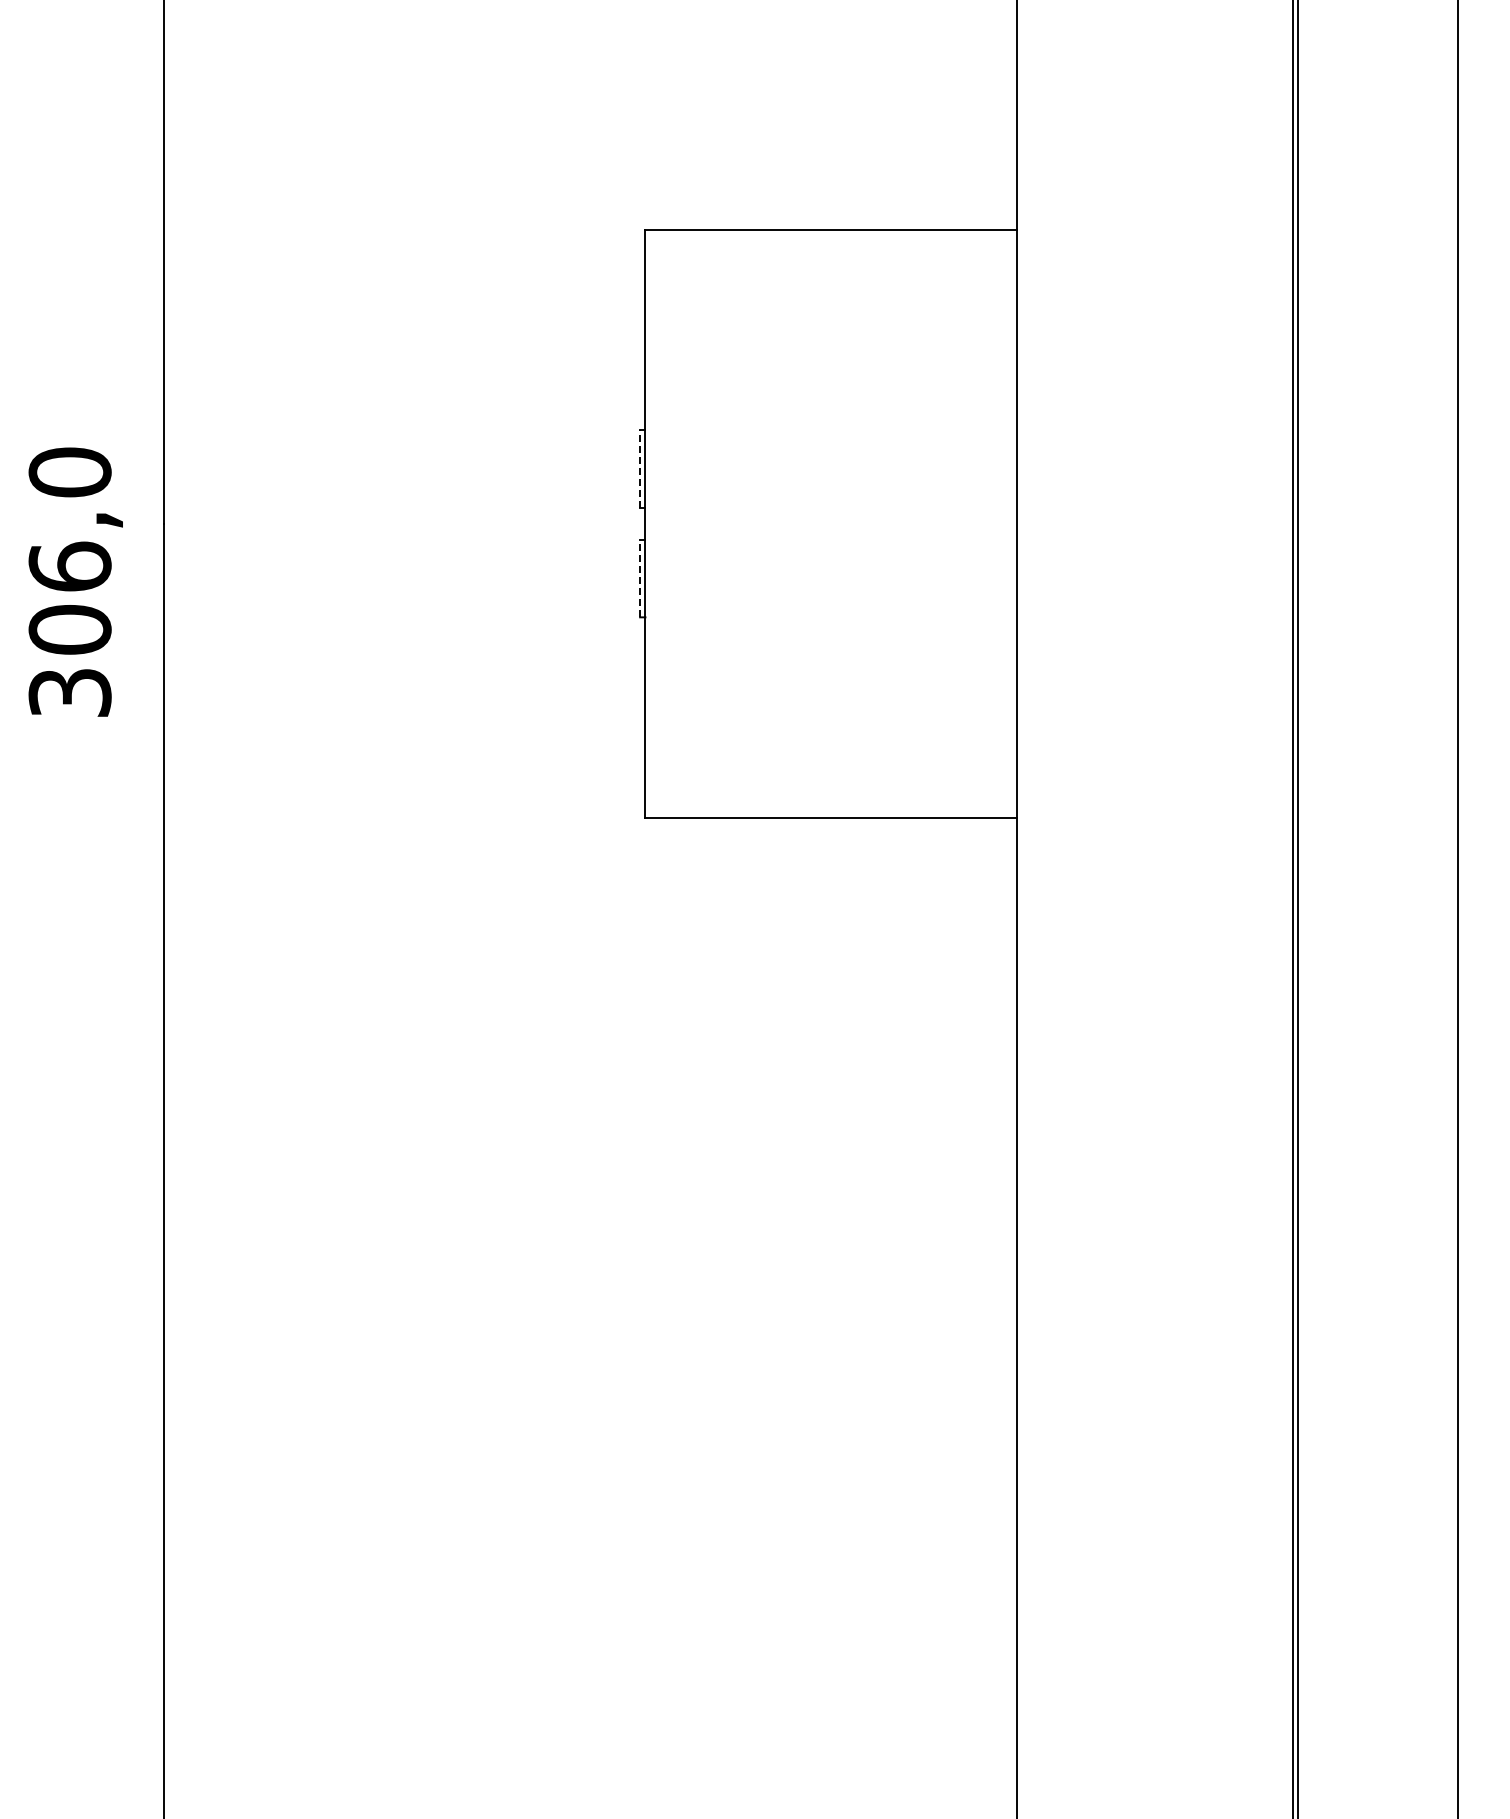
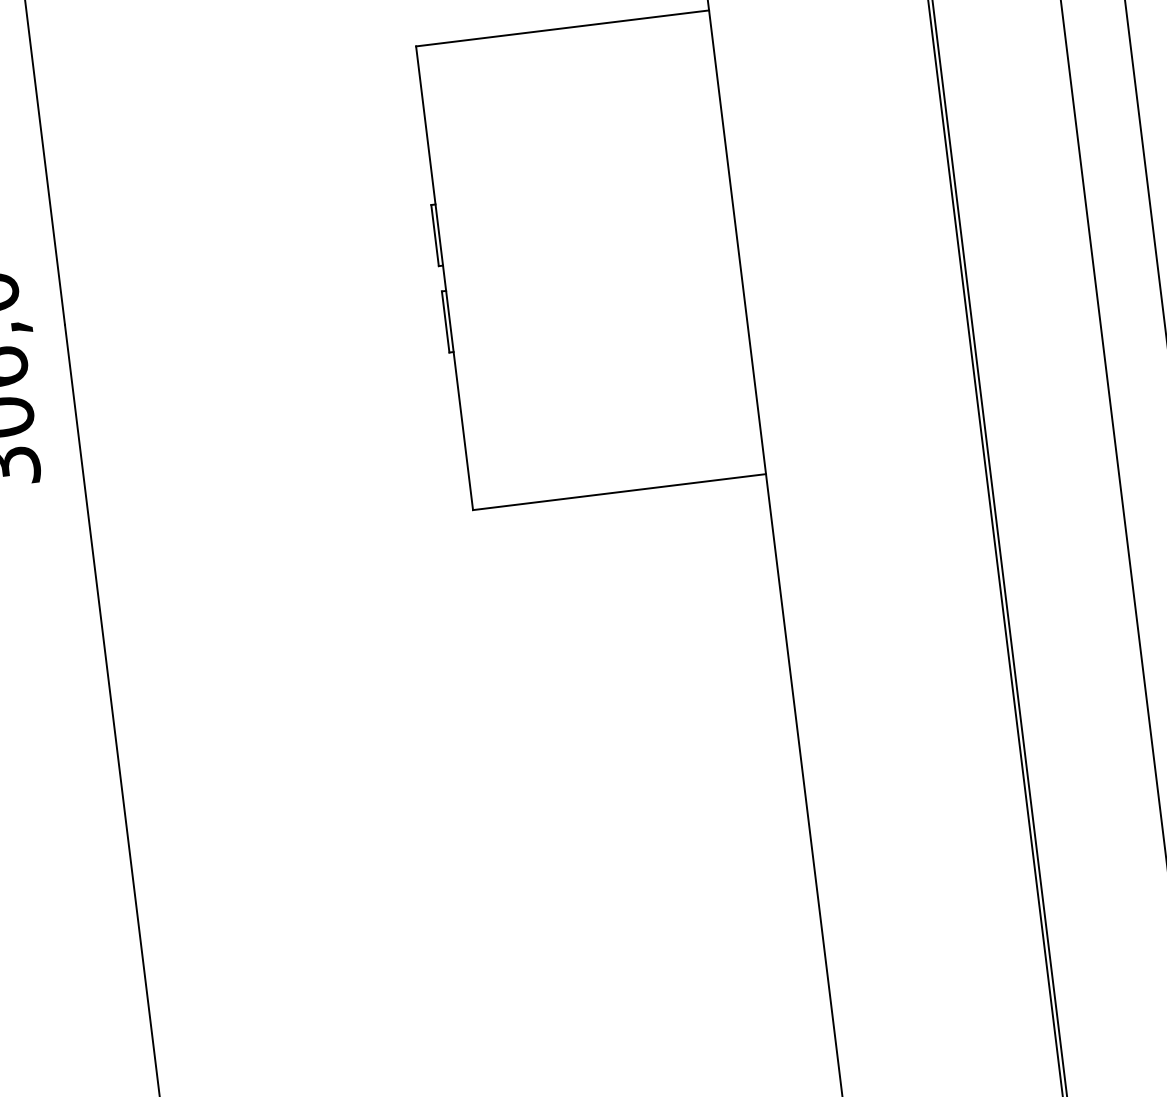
line: (640, 468) -> (435, 235), dashed -> solid
line: (640, 578) -> (445, 321), dashed -> solid

